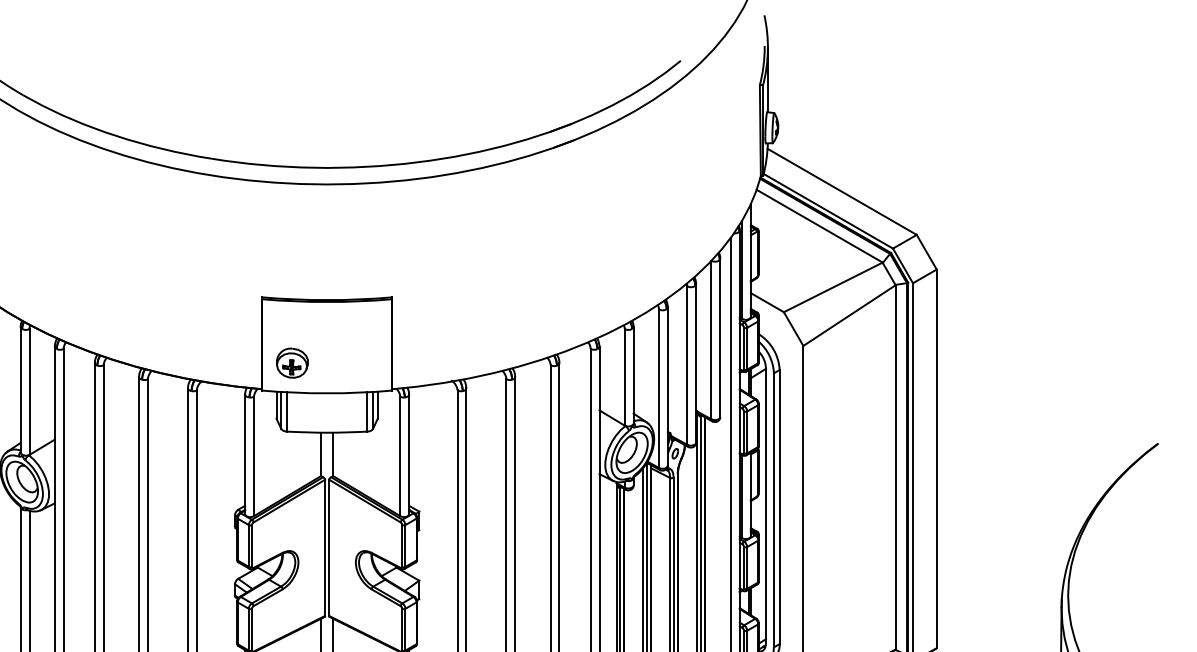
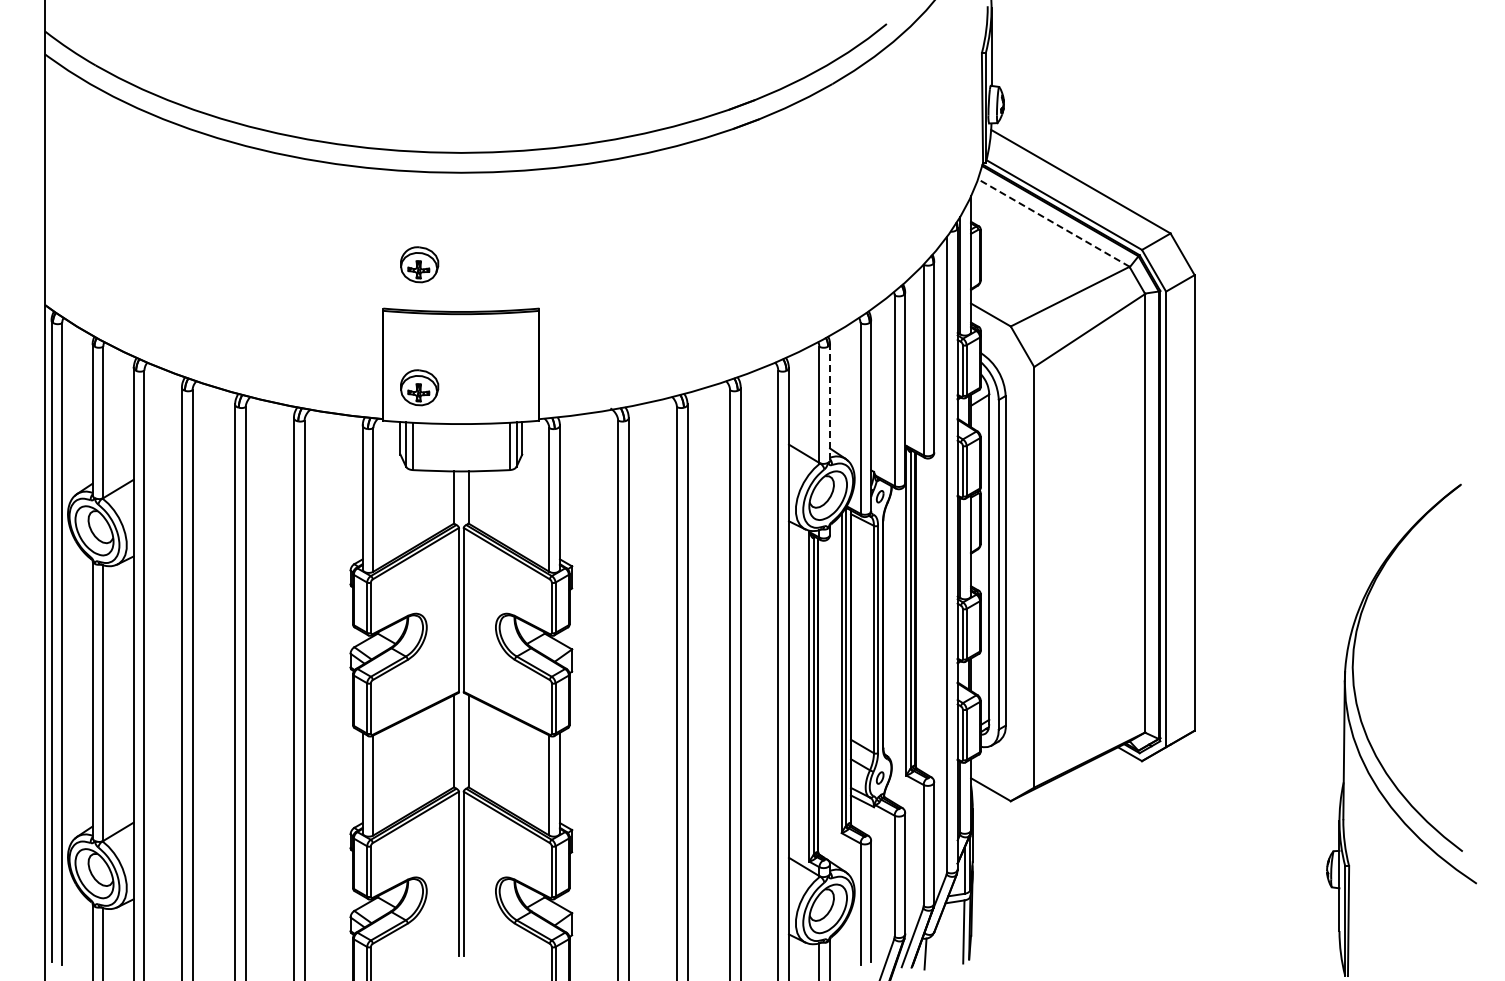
line: (819, 226) -> (1053, 223), solid -> dashed
part: (292, 260) -> (419, 264), added
line: (634, 374) -> (830, 401), solid -> dashed

